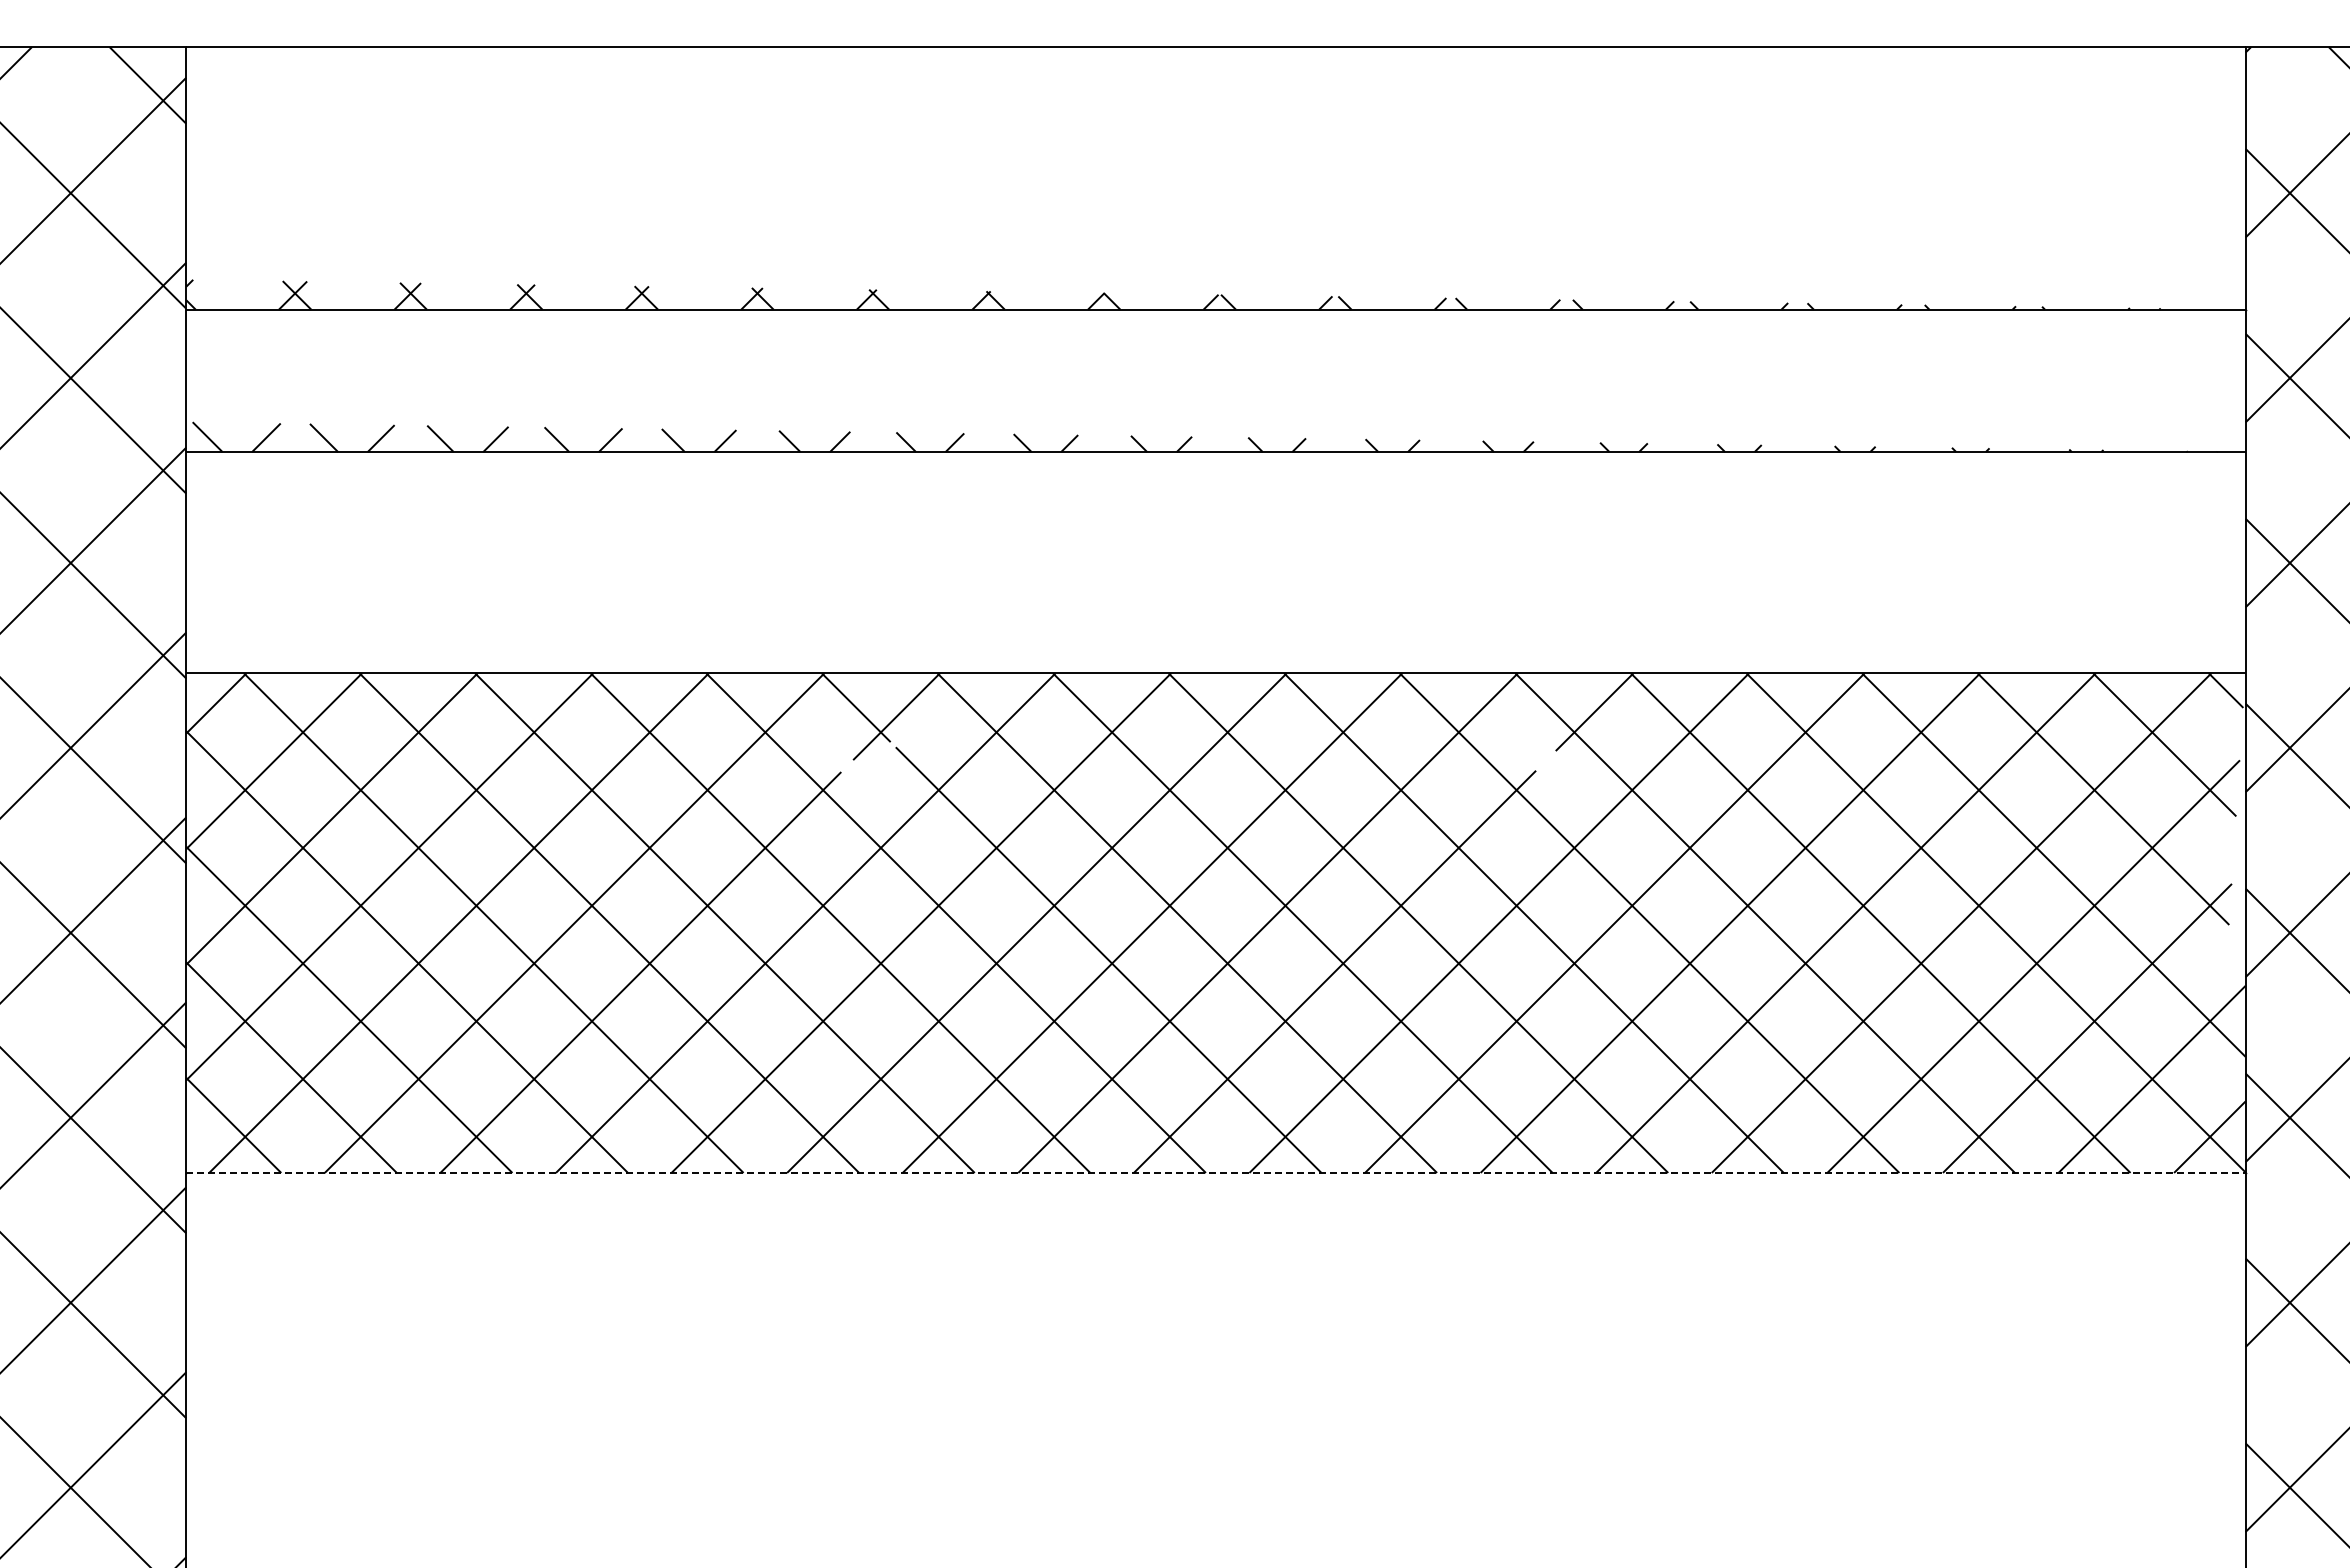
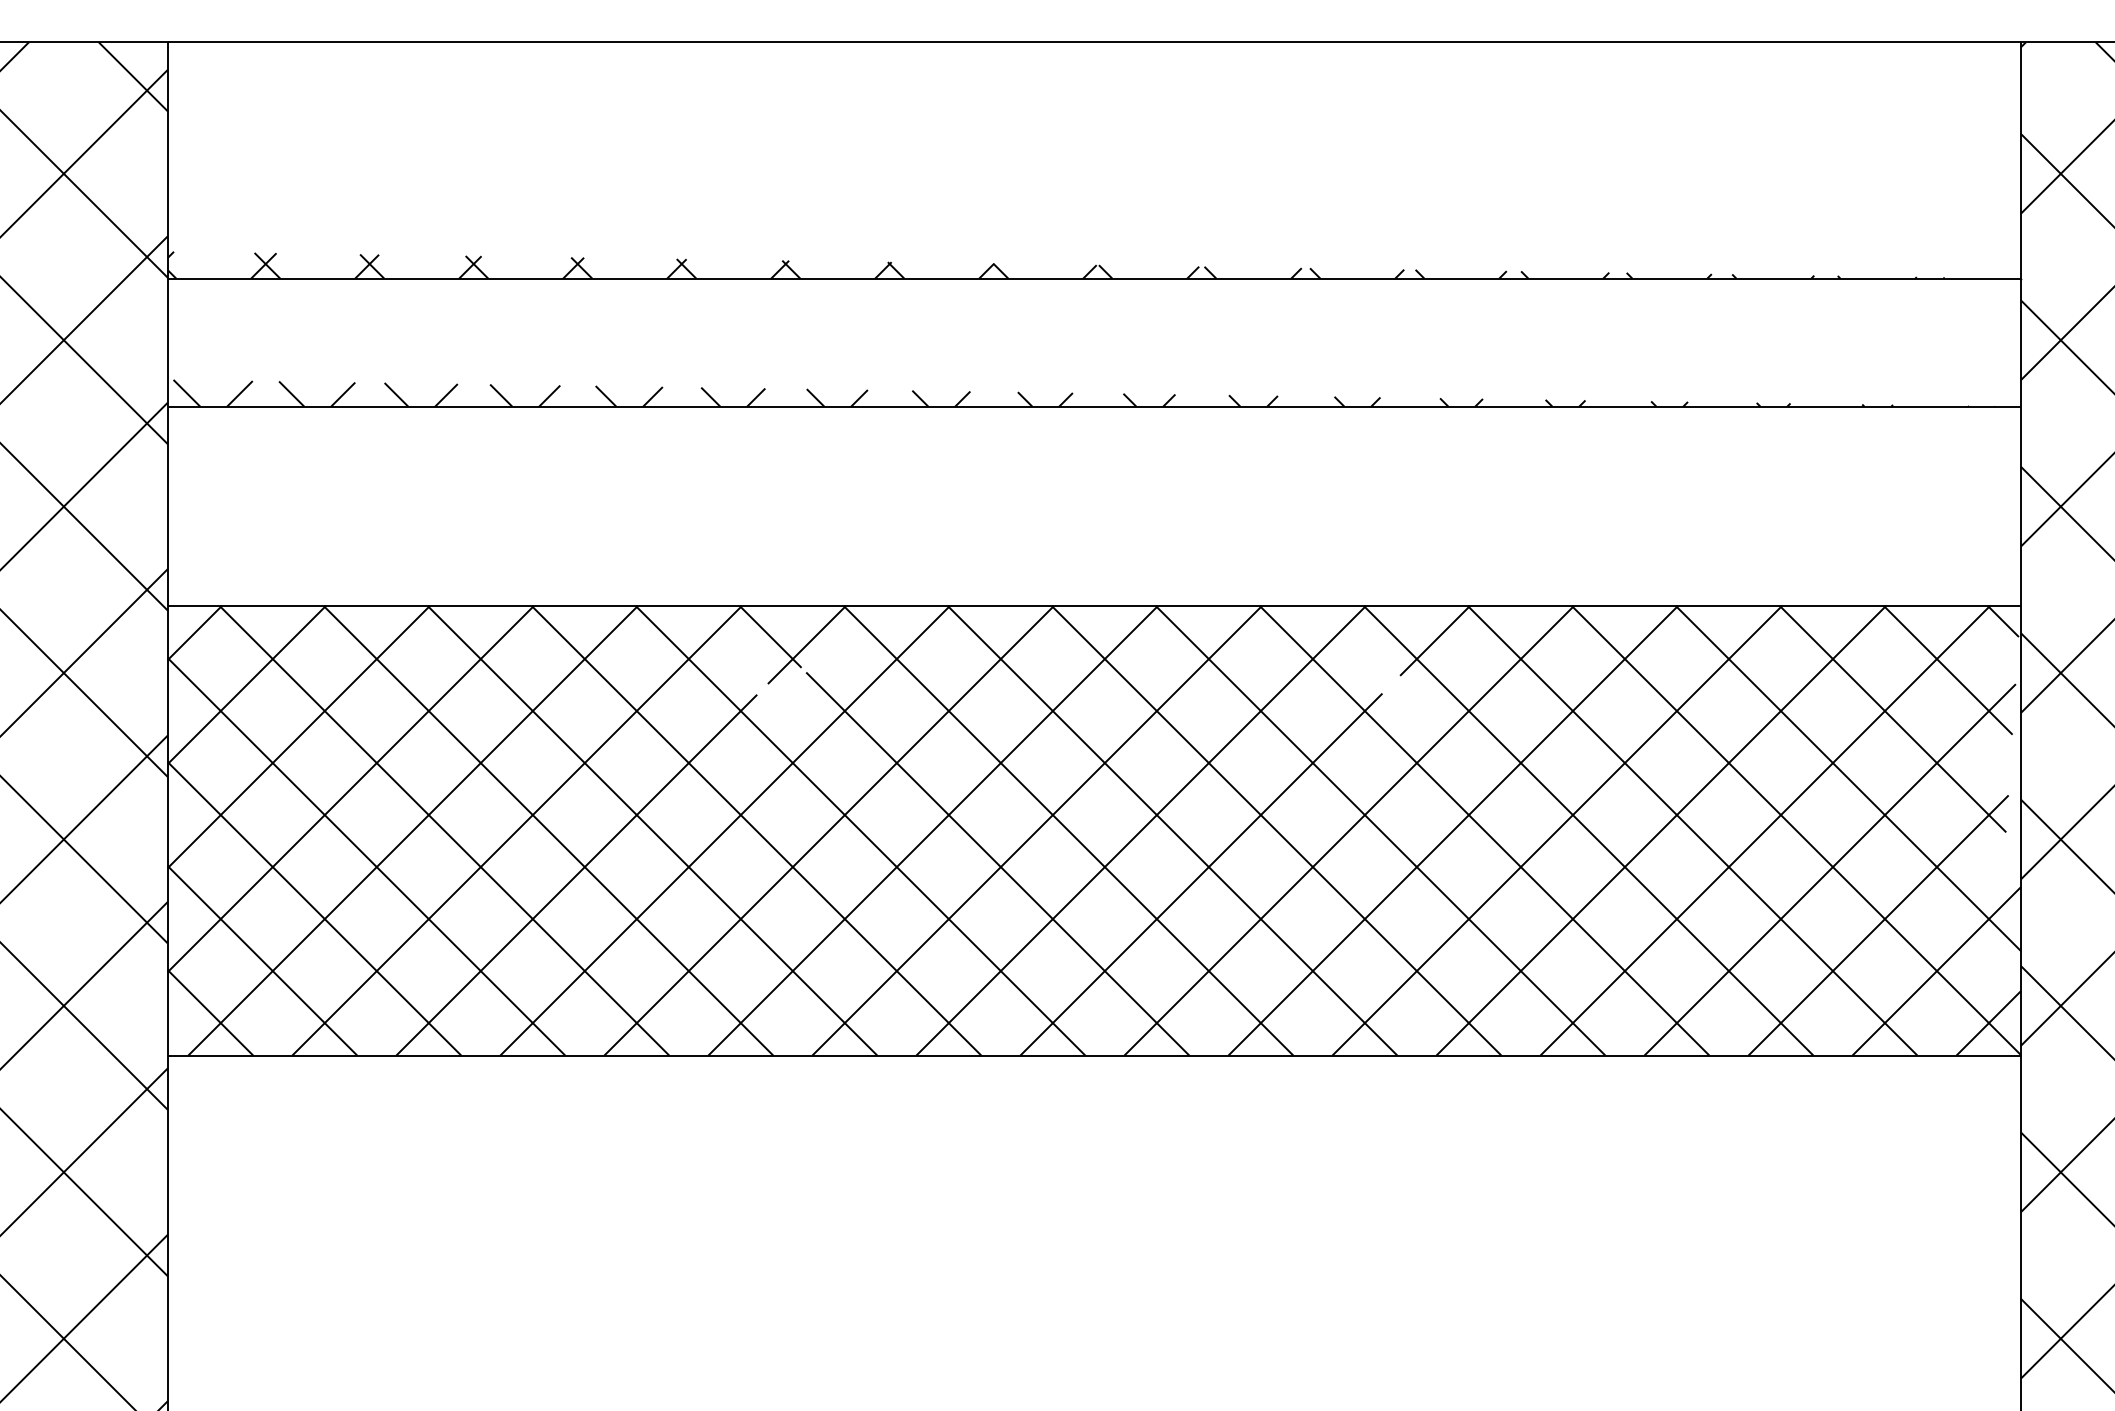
line: (1215, 1172) -> (1093, 1055), dashed -> solid

